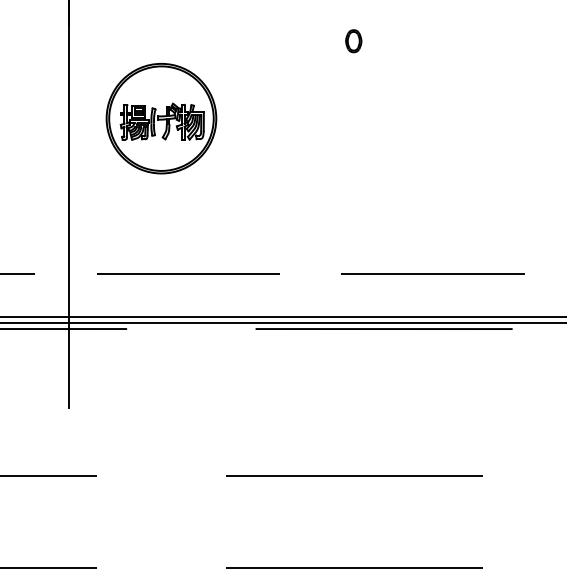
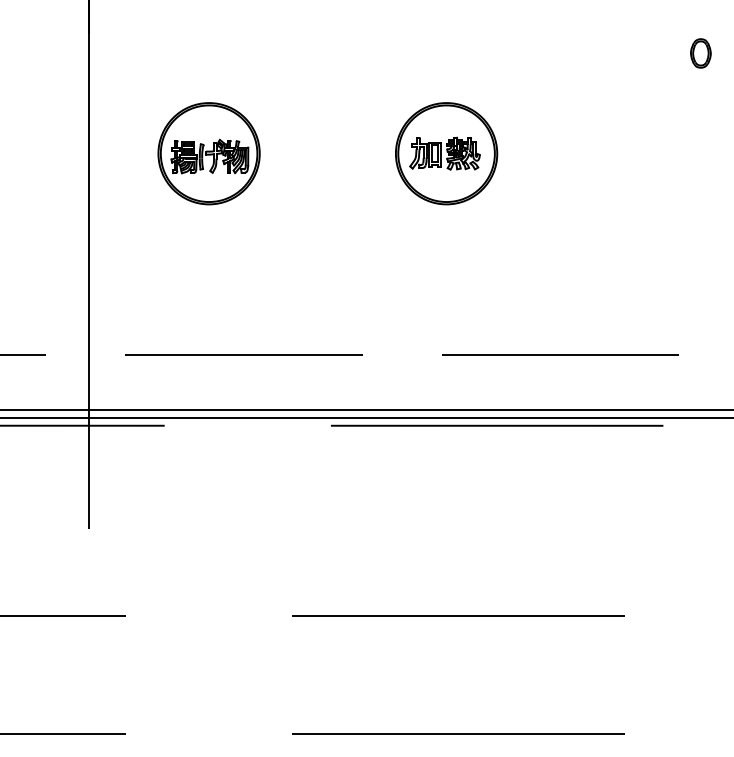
part: (353, 41) -> (700, 53), moved
part: (160, 118) -> (208, 153), size x0.71
part: (344, 118) -> (446, 153), added

